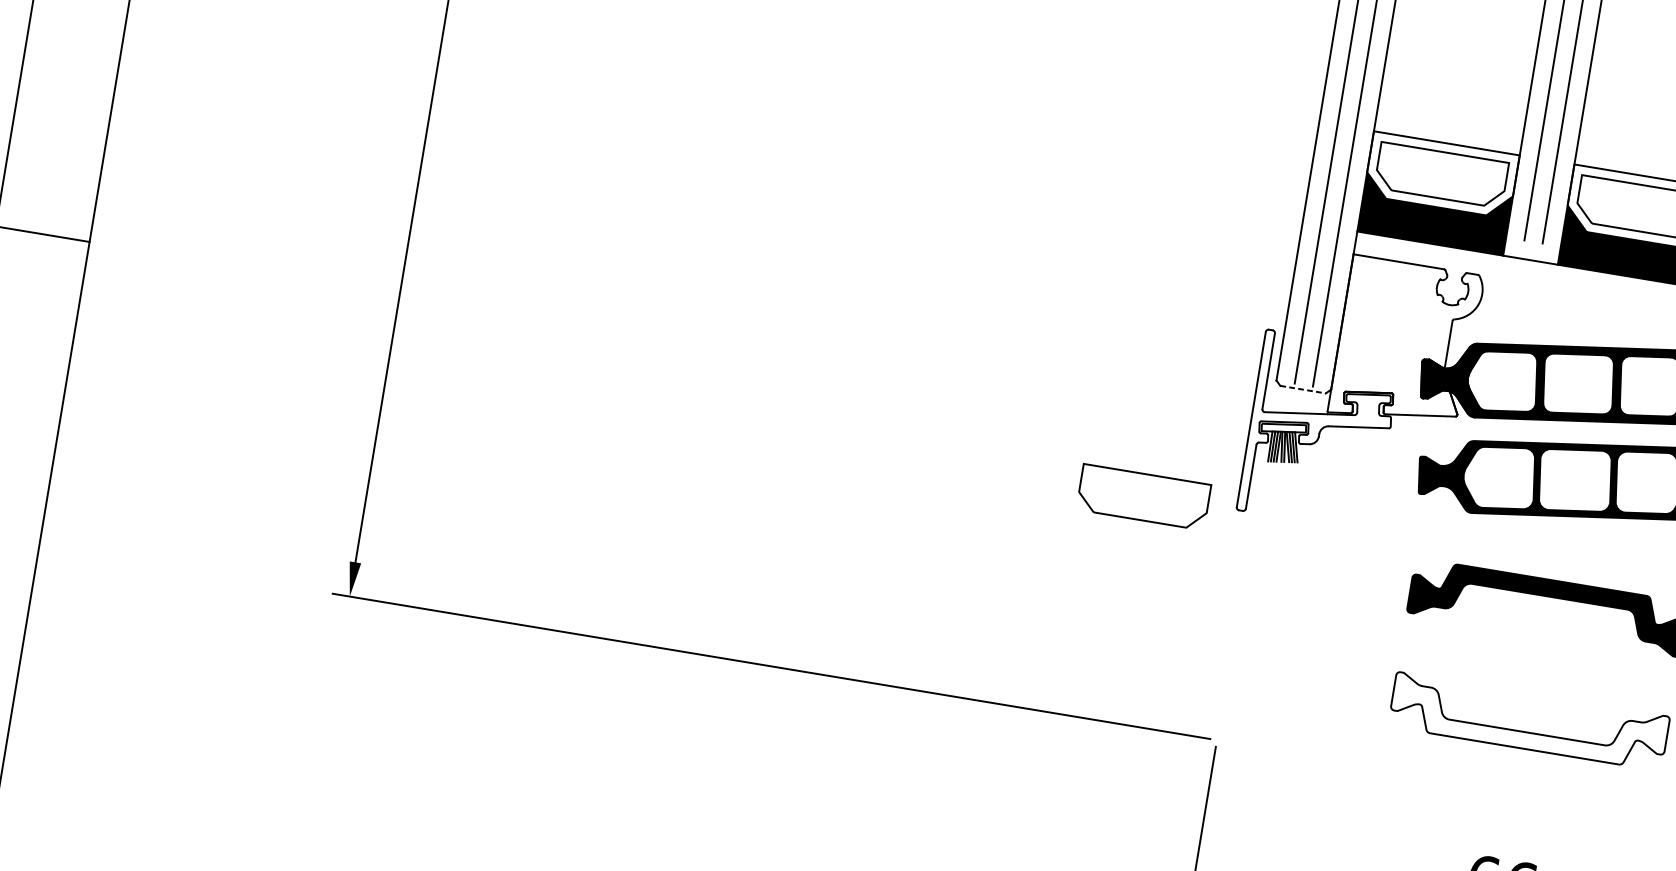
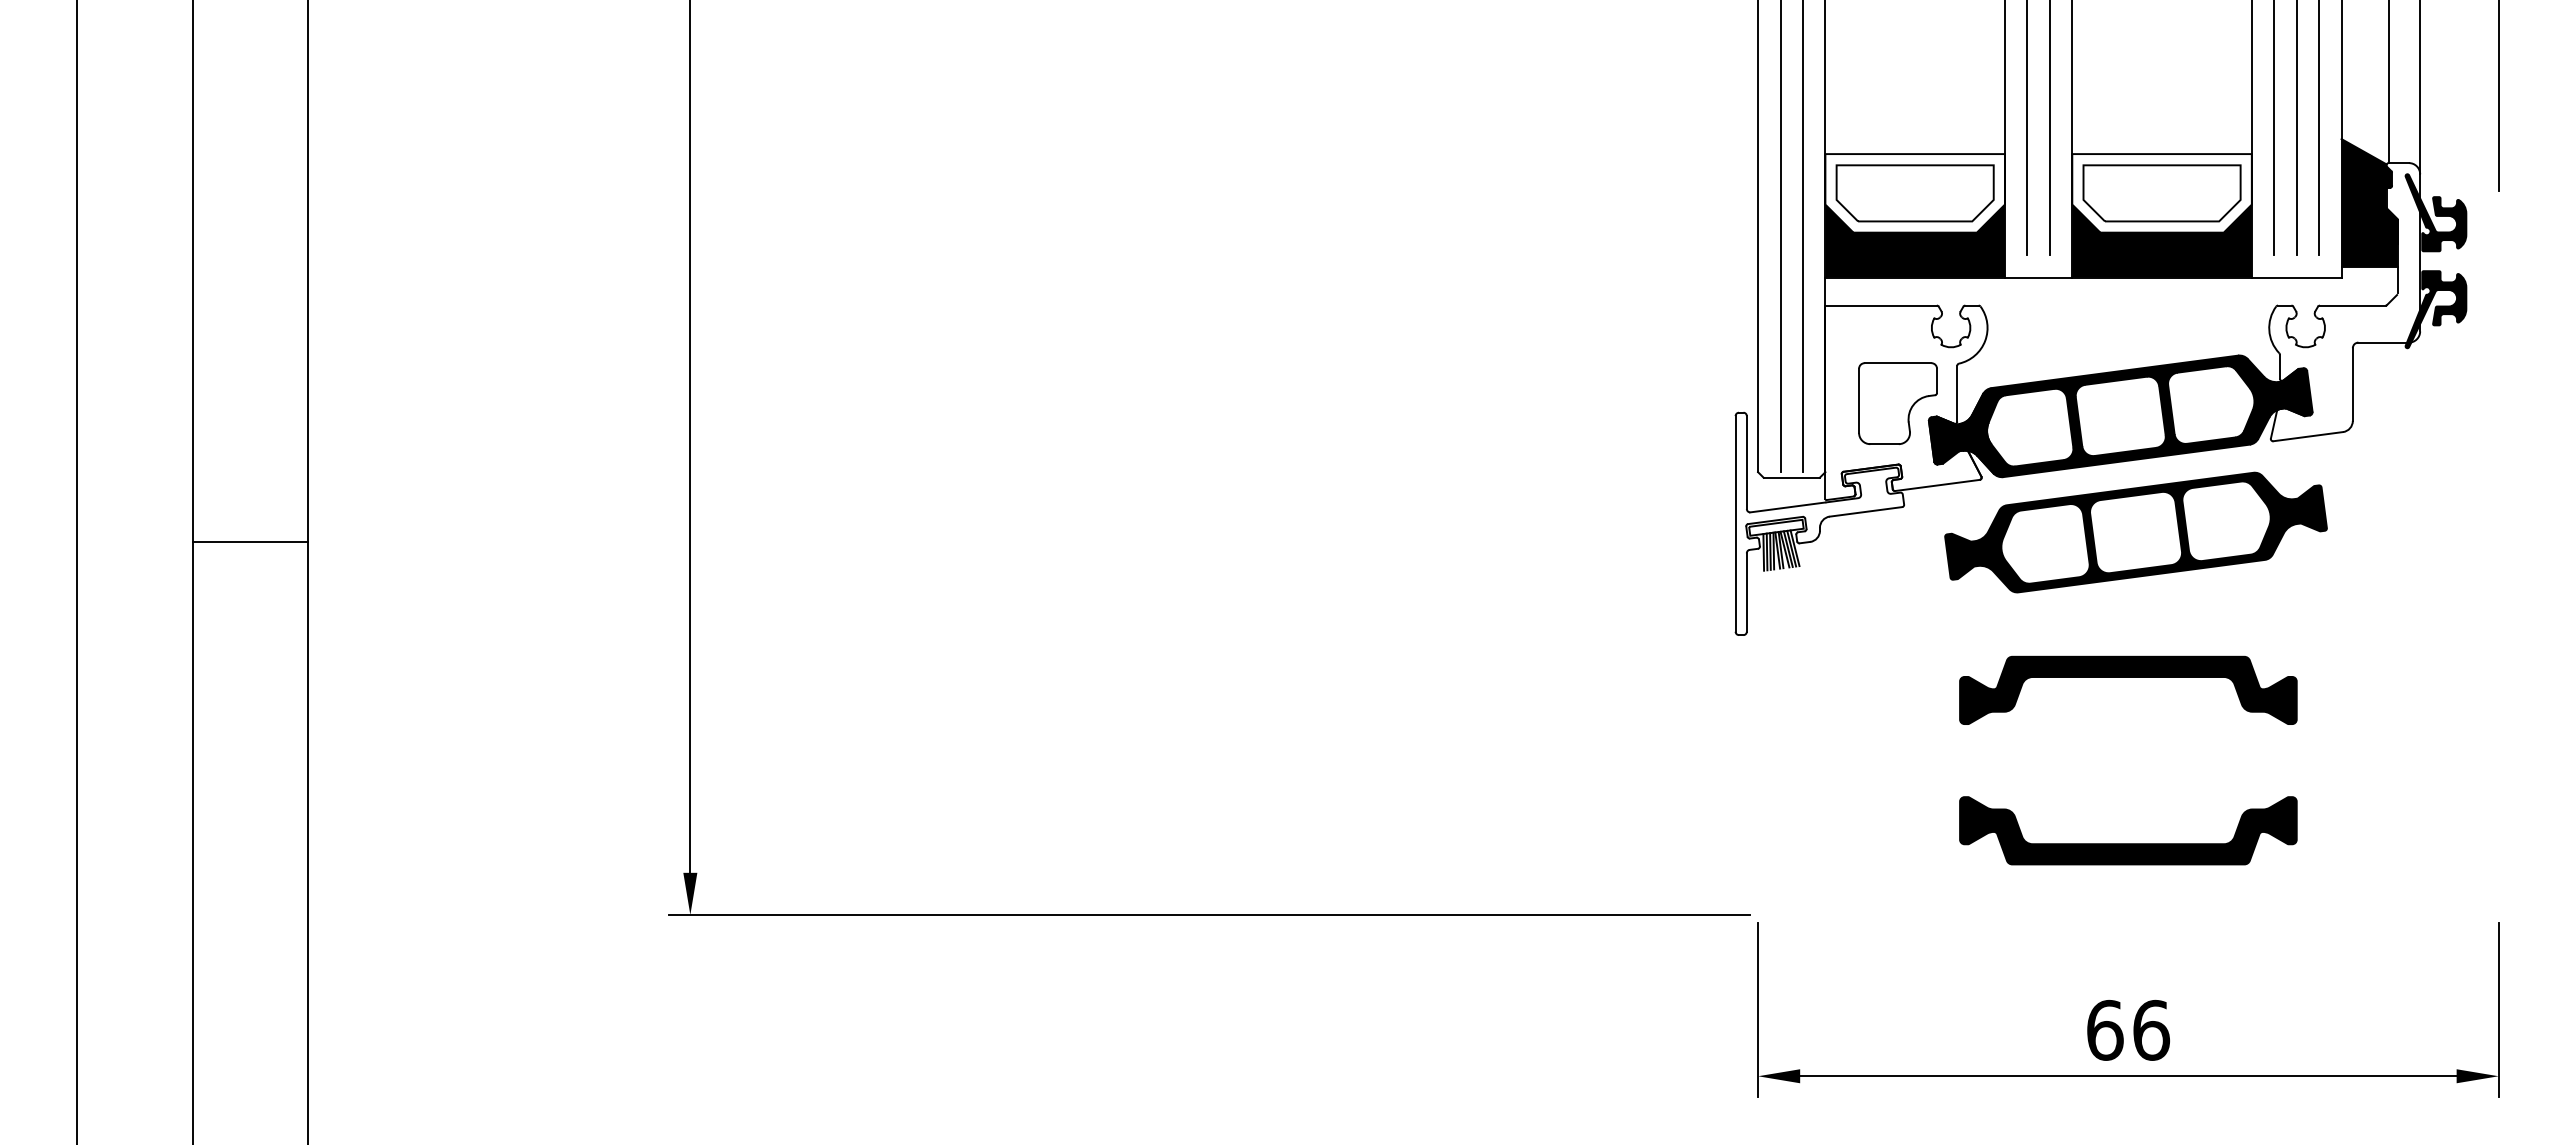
part: (1398, 343) -> (1897, 403), added
line: (1303, 389) -> (1792, 477), dashed -> solid
part: (1143, 497) -> (1621, 638), removed
fill: (1529, 721) -> (2128, 830), added

